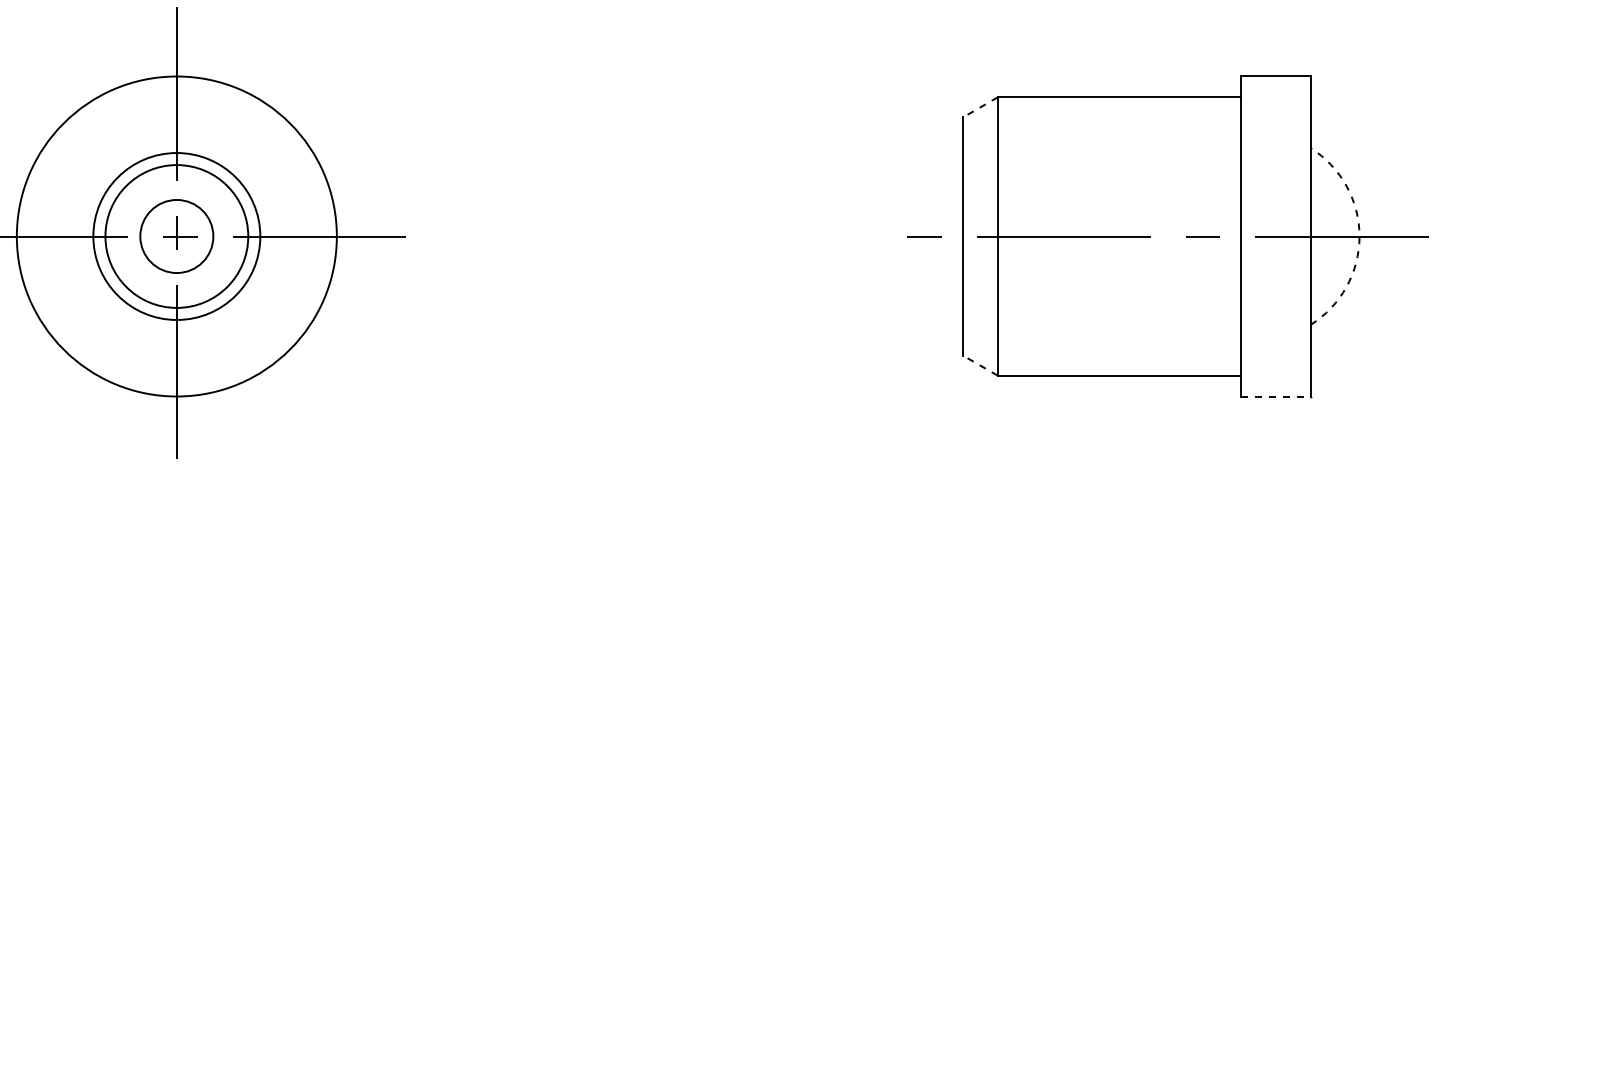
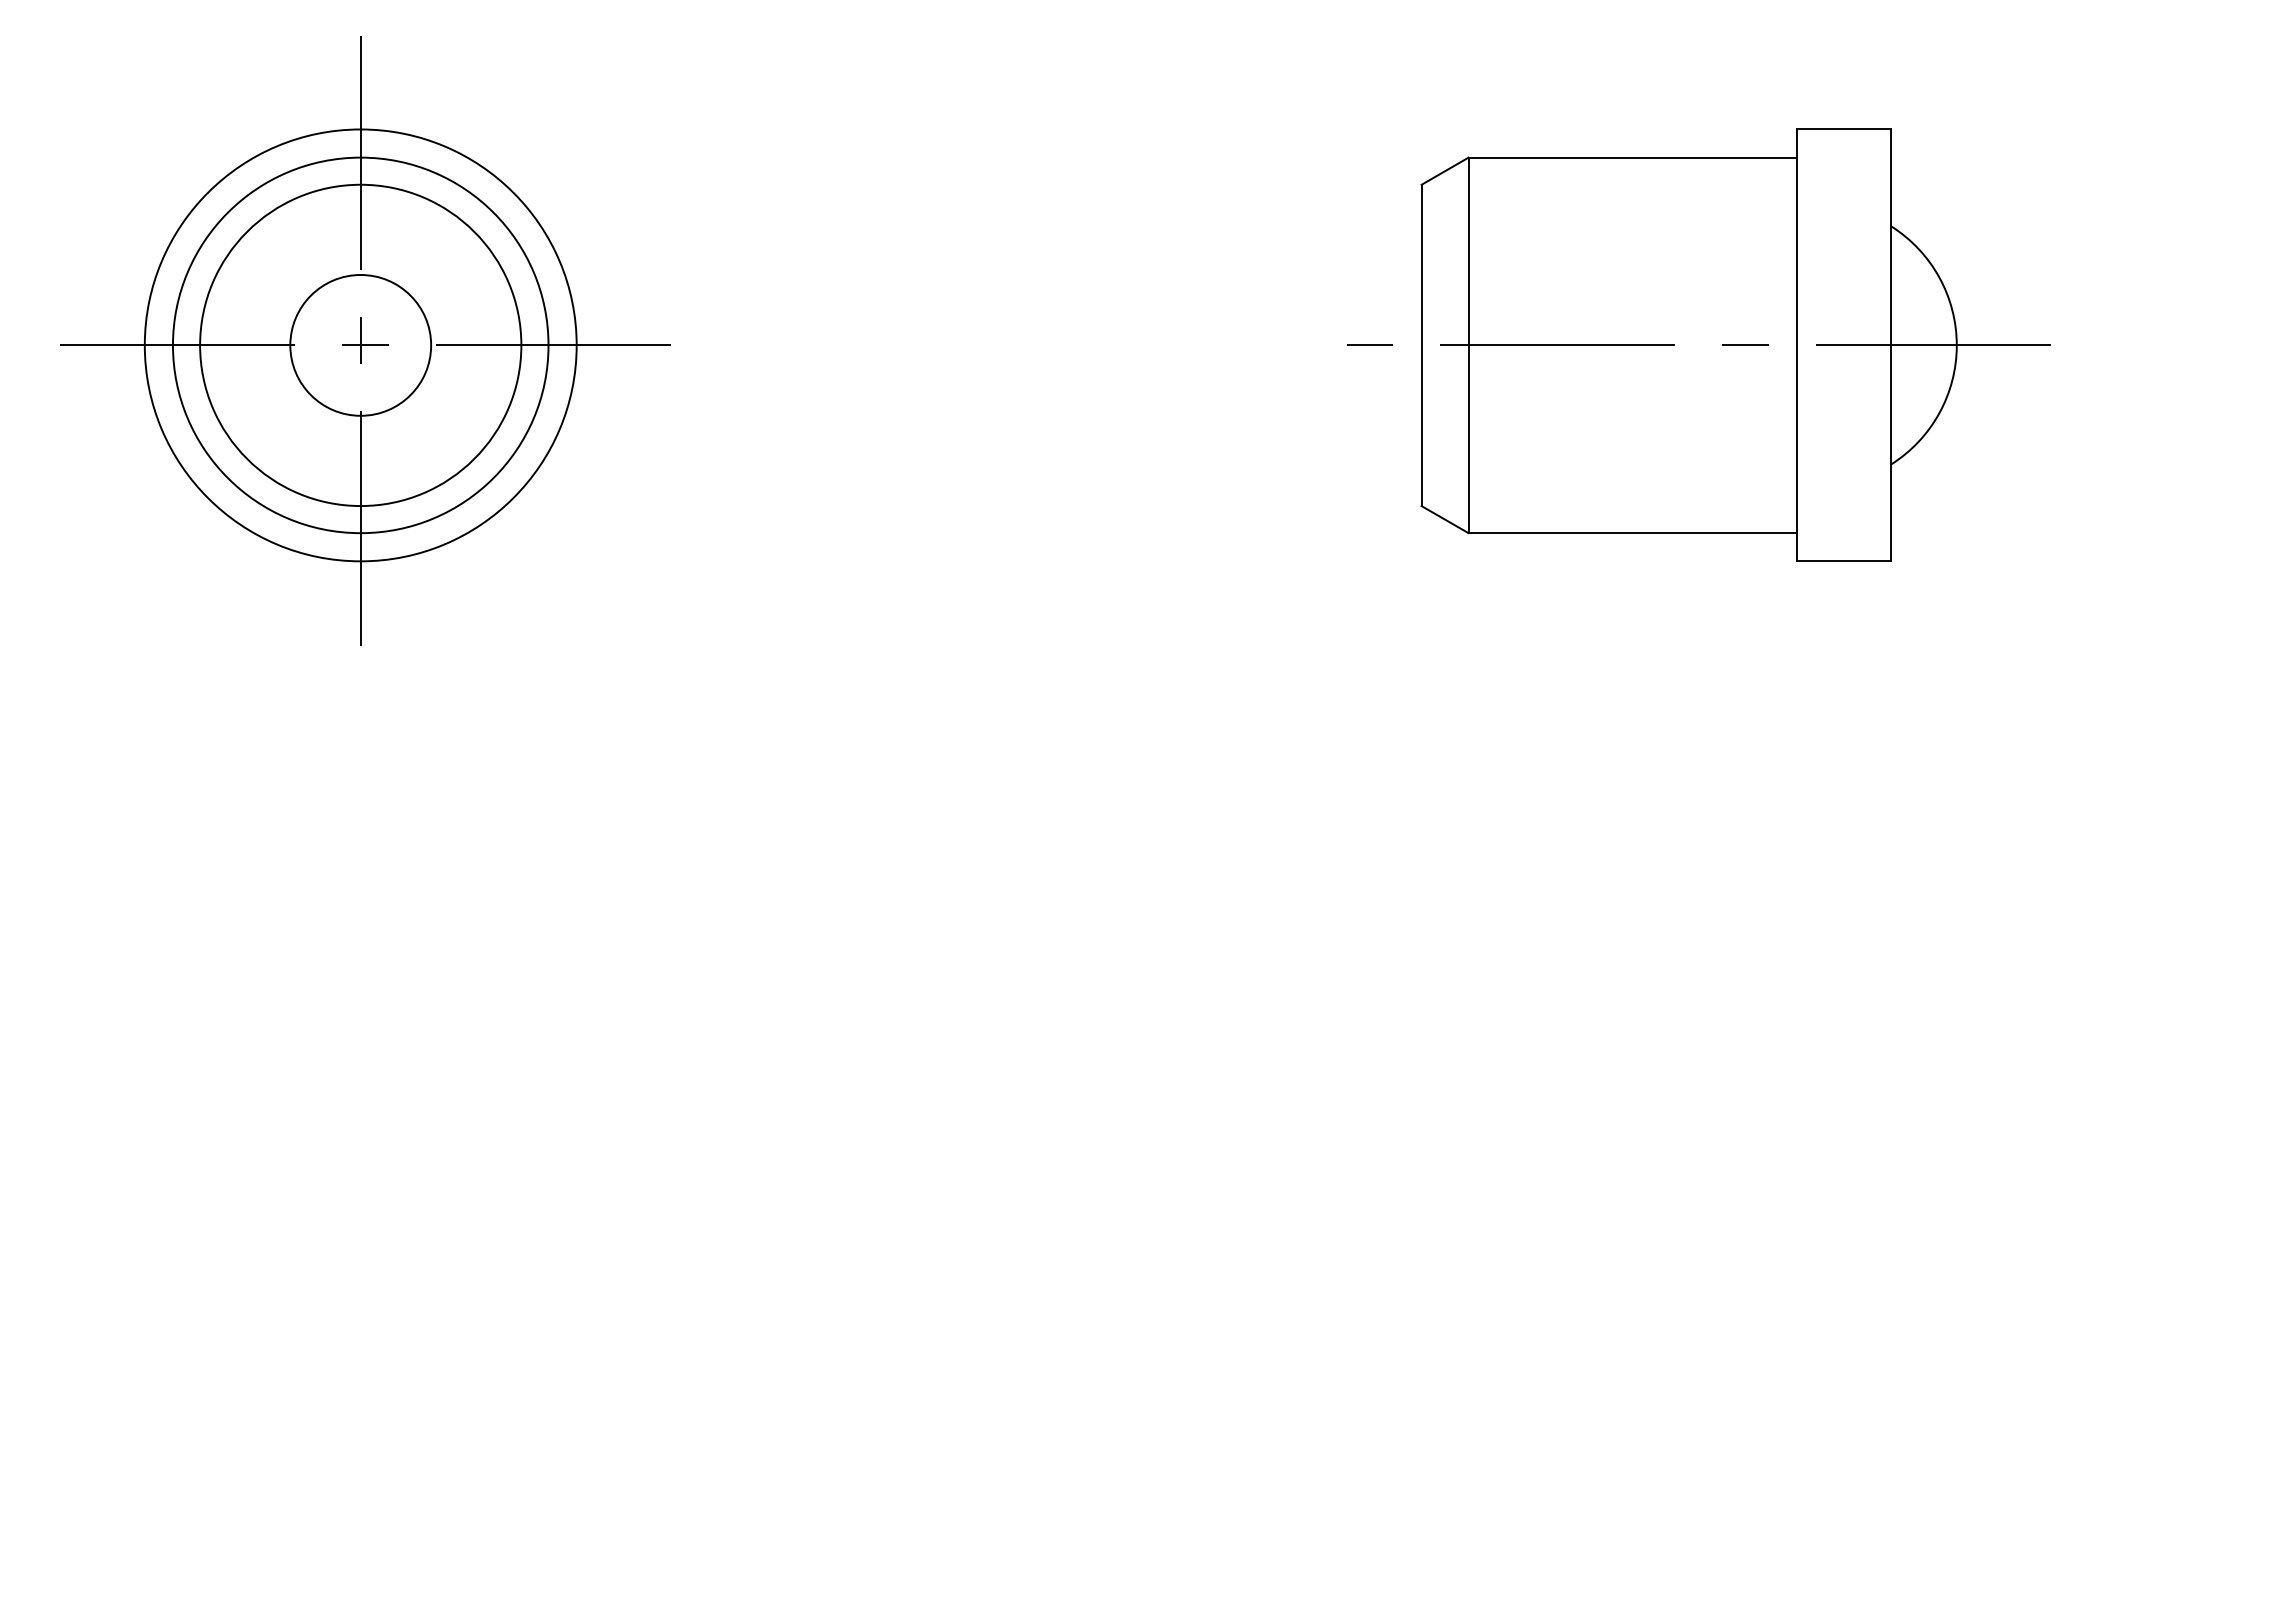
line: (979, 107) -> (1444, 171), dashed -> solid
circle: (176, 235) -> (360, 344), size x1.43
circle: (176, 236) -> (360, 345), size x1.67
circle: (176, 236) -> (360, 345), size x1.67
arc: (1359, 236) -> (1956, 345), dashed -> solid
line: (979, 365) -> (1444, 519), dashed -> solid
line: (1276, 396) -> (1844, 561), dashed -> solid

